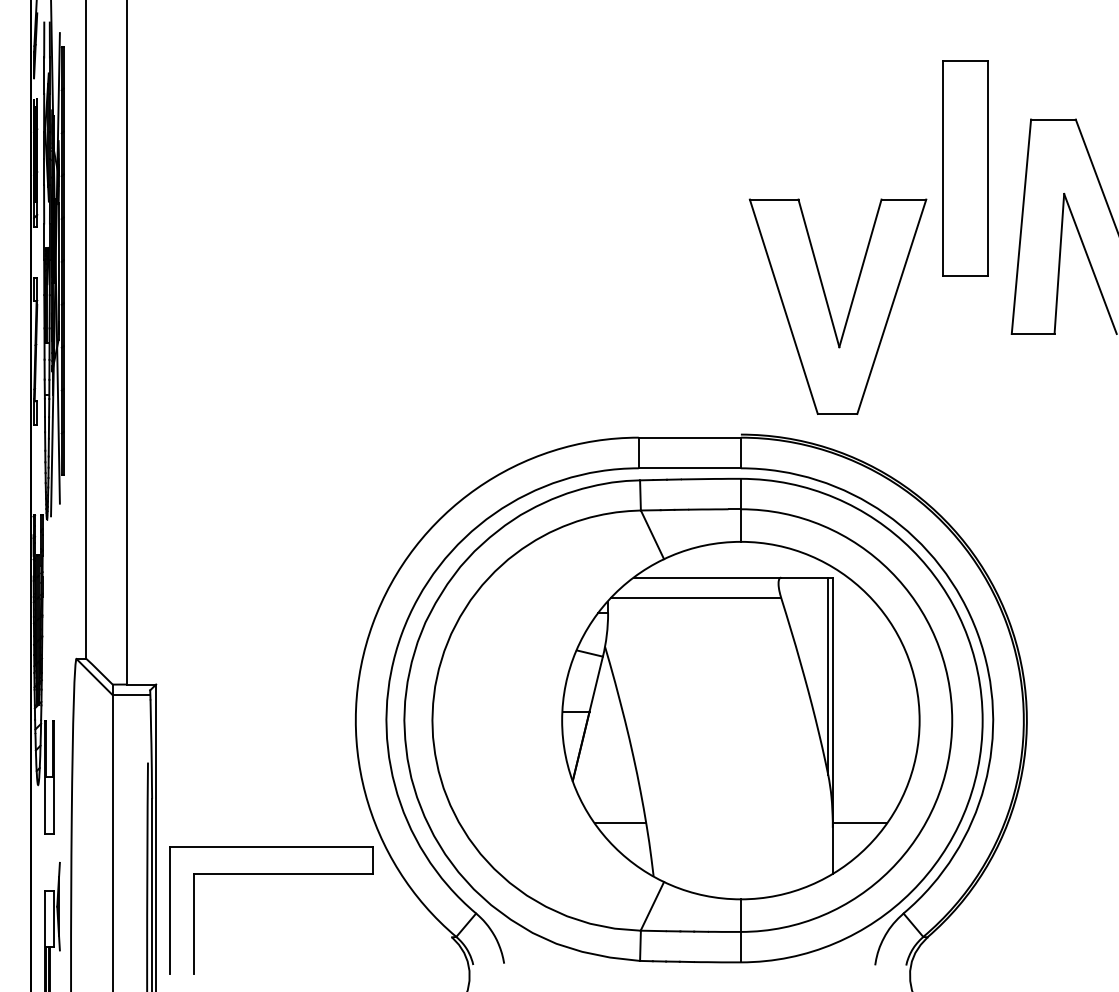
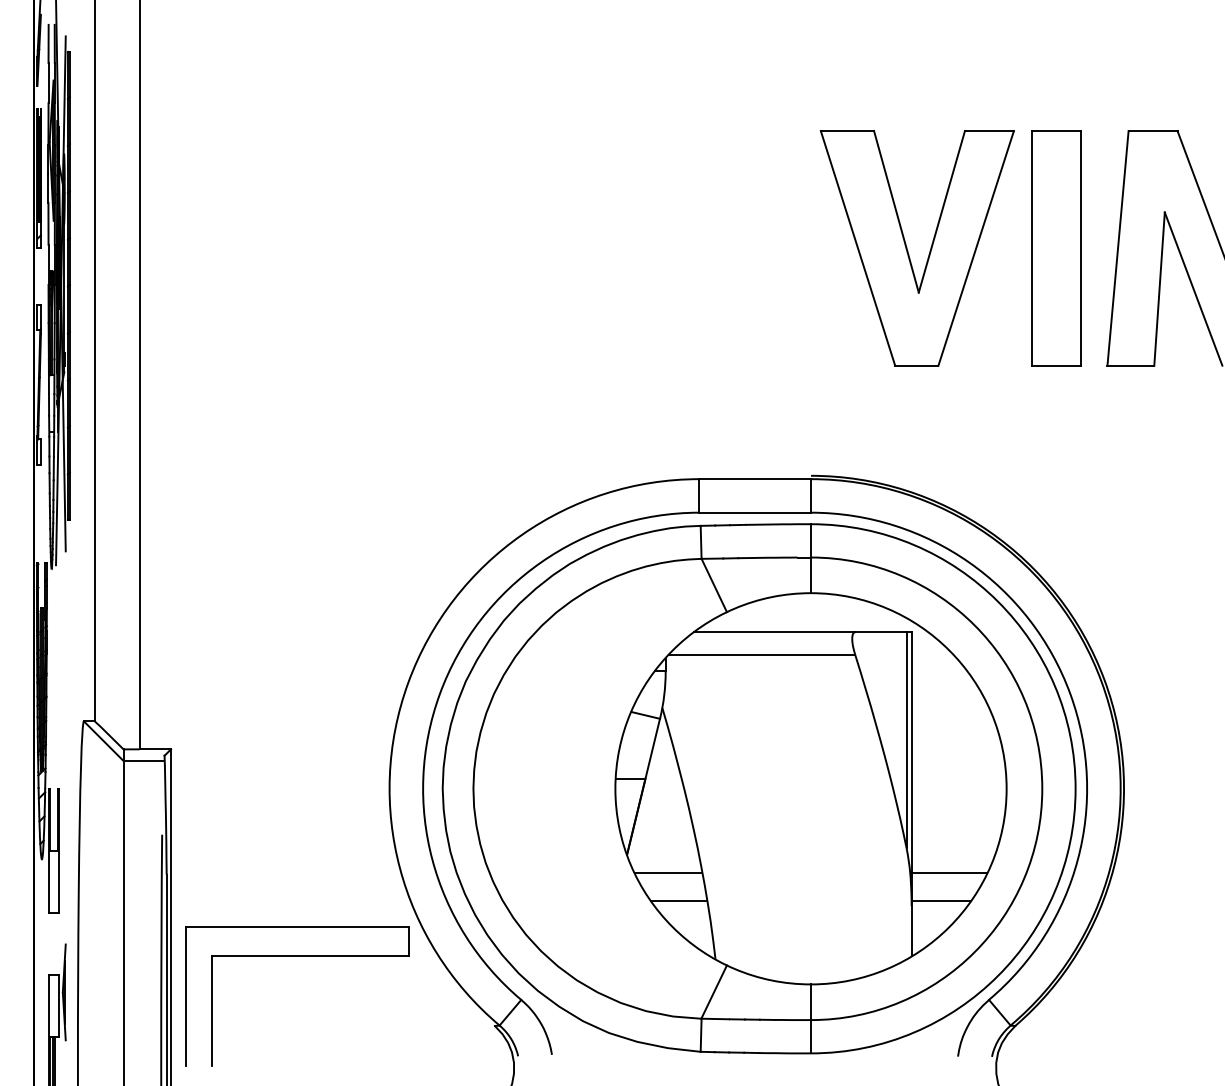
part: (965, 168) -> (1056, 248), moved
part: (829, 307) -> (907, 249), moved
line: (610, 797) -> (668, 872), added
line: (866, 797) -> (948, 872), added

